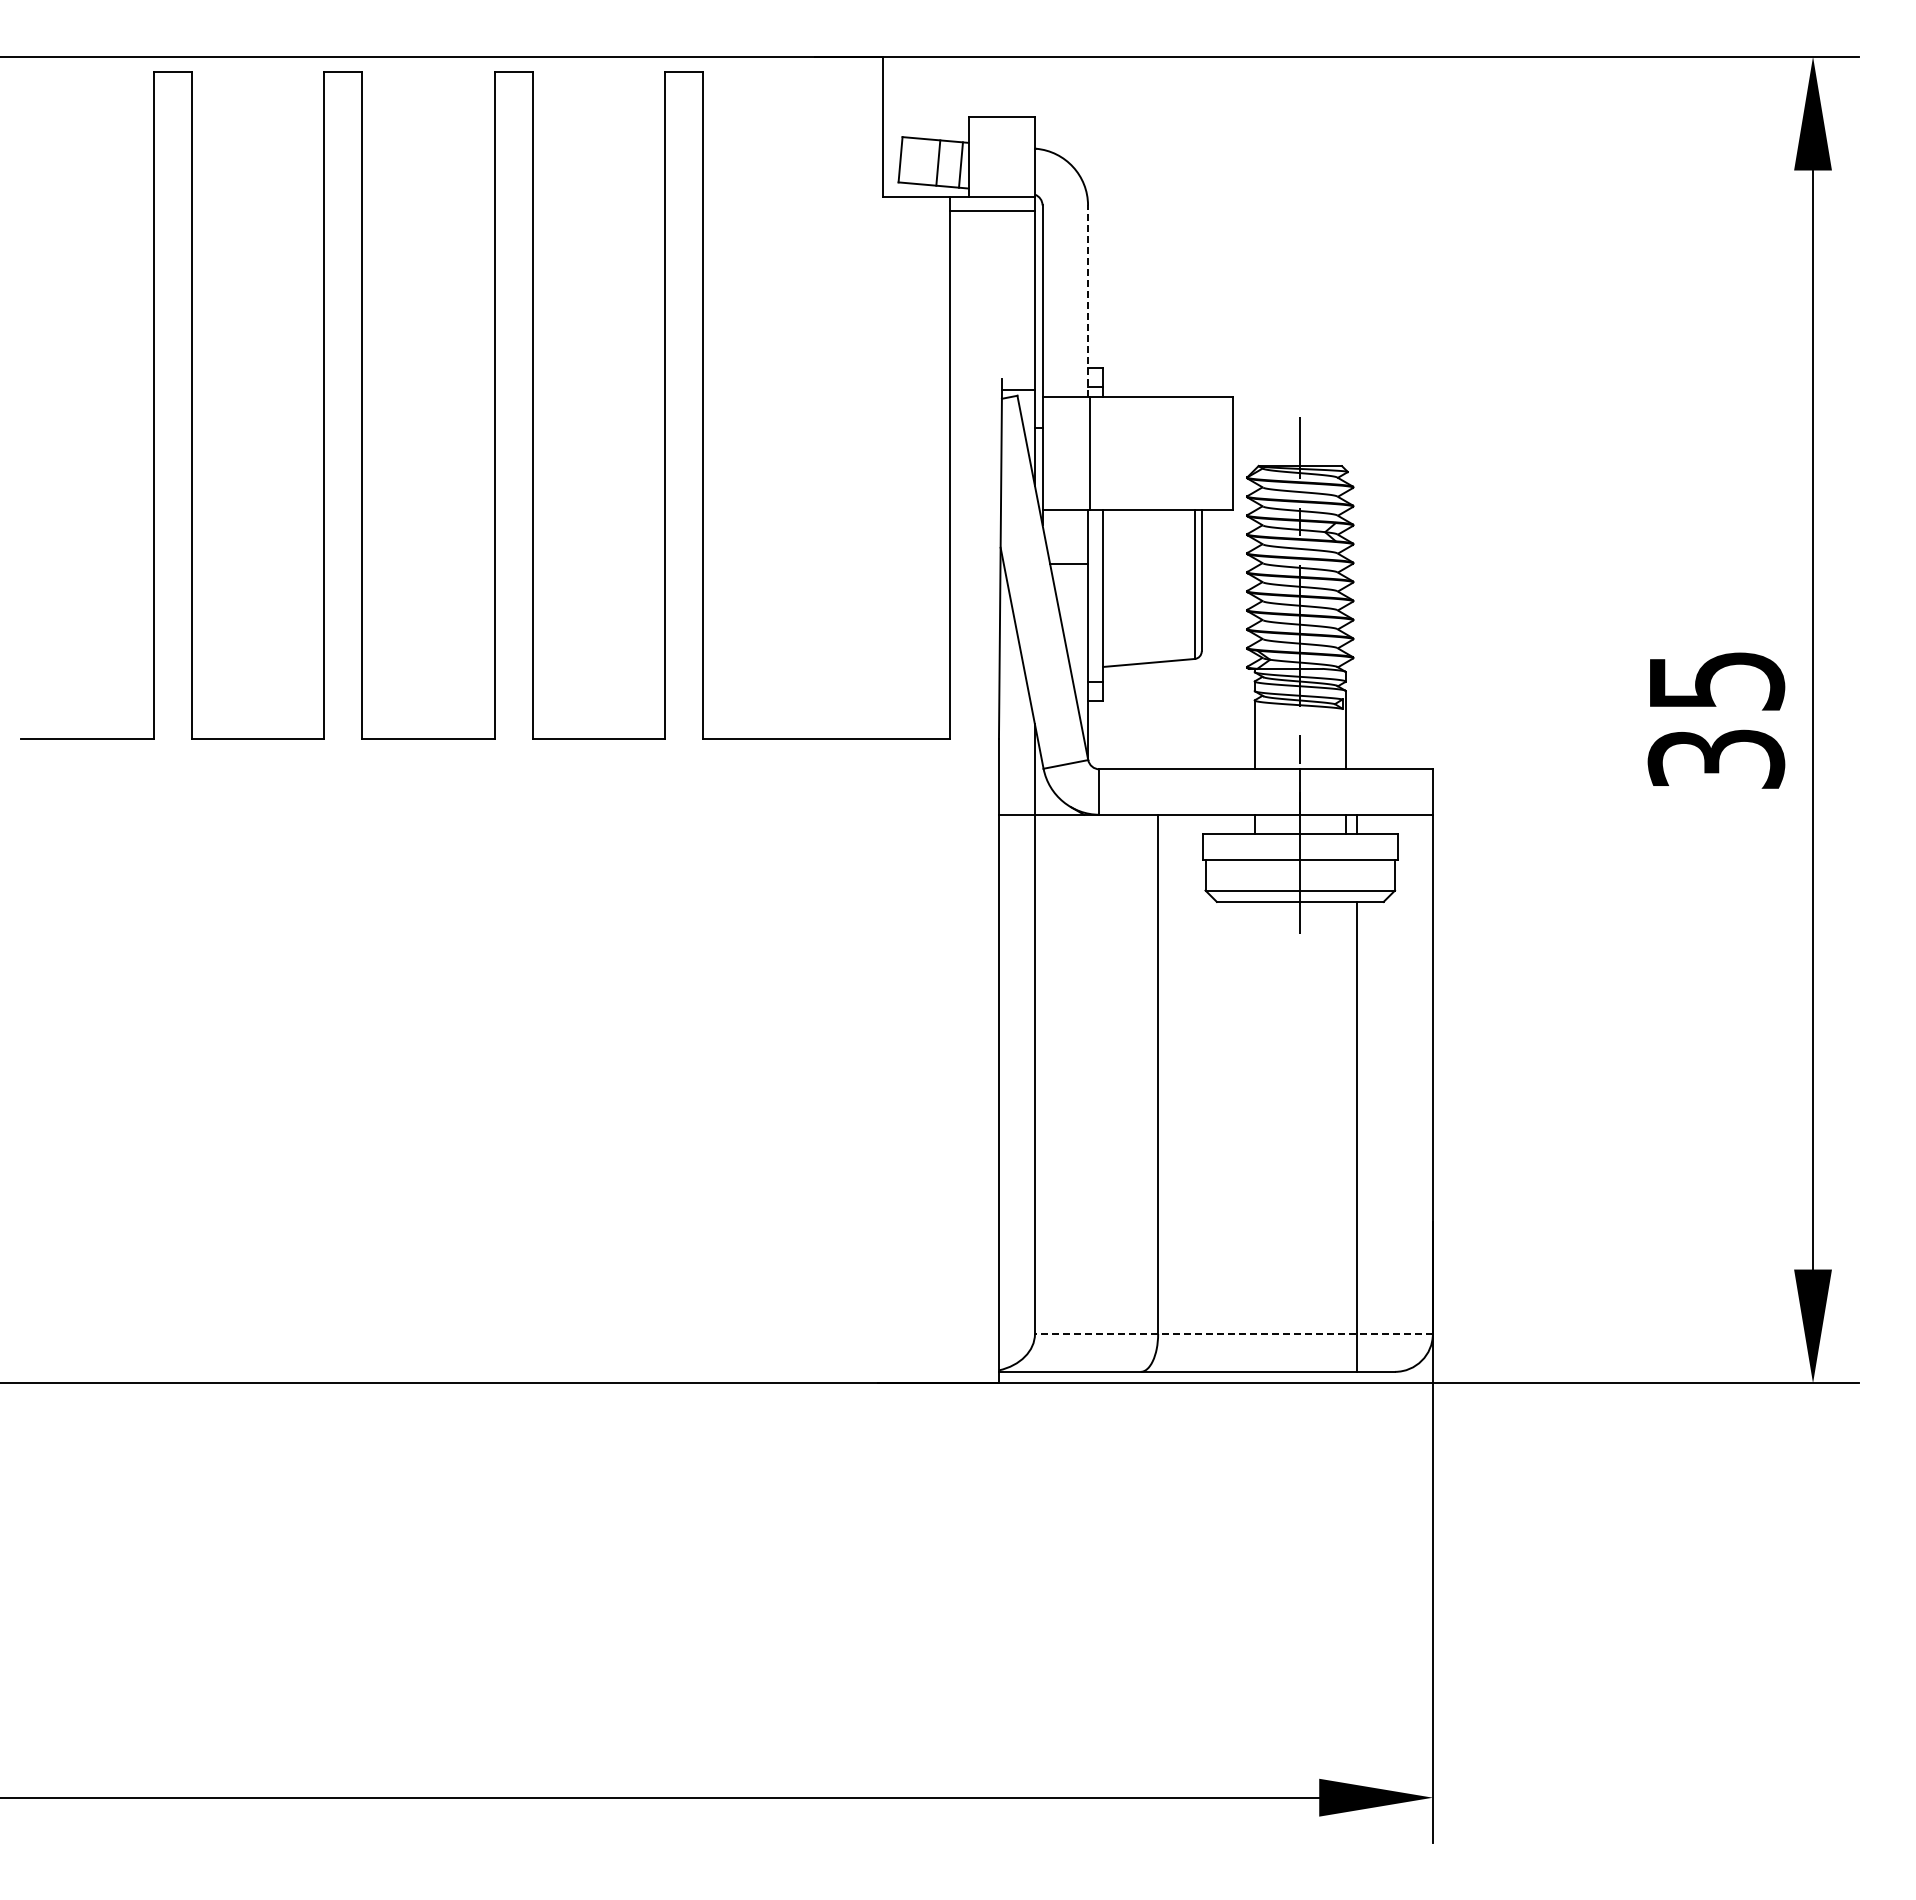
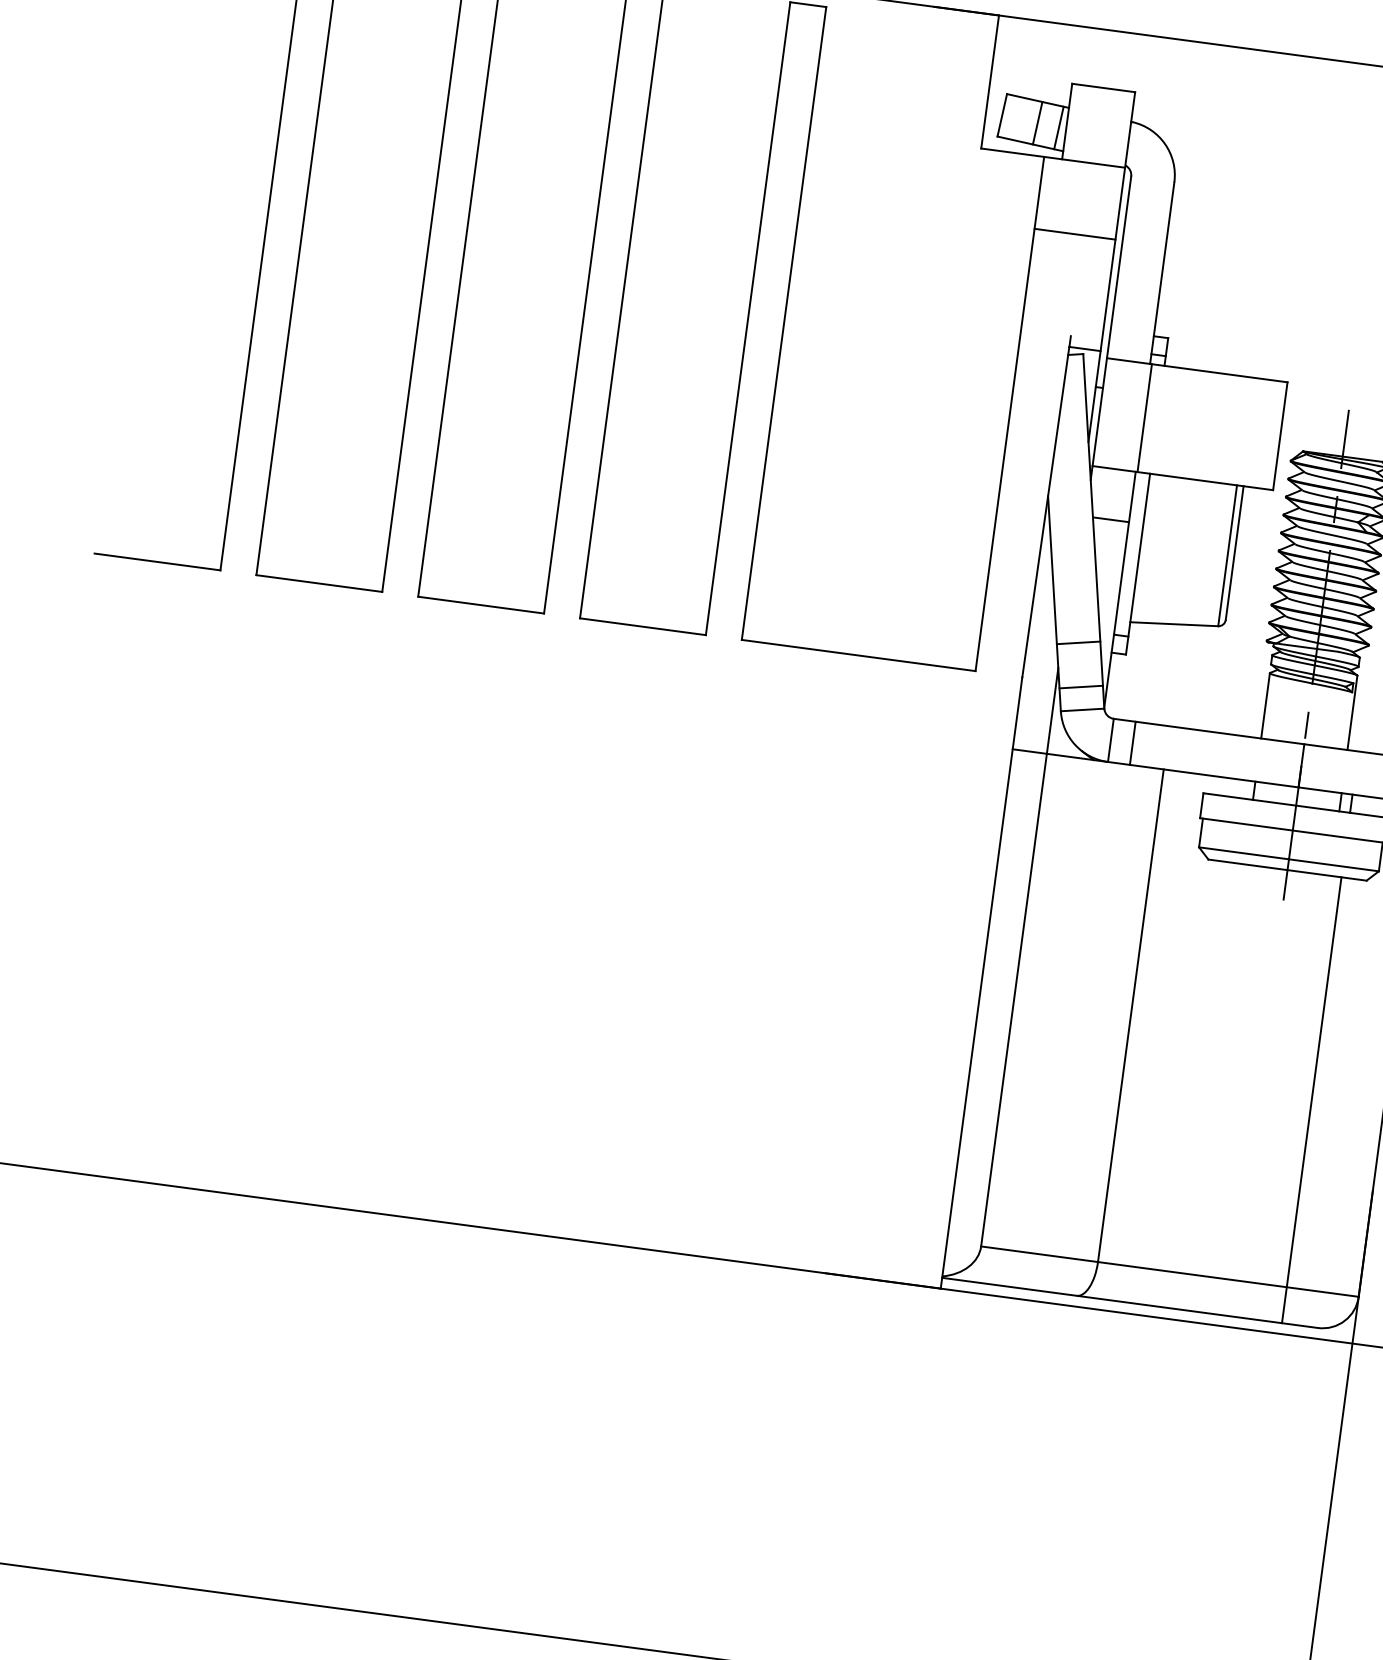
line: (991, 210) -> (1074, 233), moved
line: (1088, 301) -> (1162, 273), dashed -> solid
line: (1052, 695) -> (1078, 642), added
line: (1061, 740) -> (1081, 686), added
line: (1122, 791) -> (1132, 742), added
line: (1233, 1333) -> (1169, 1271), dashed -> solid

